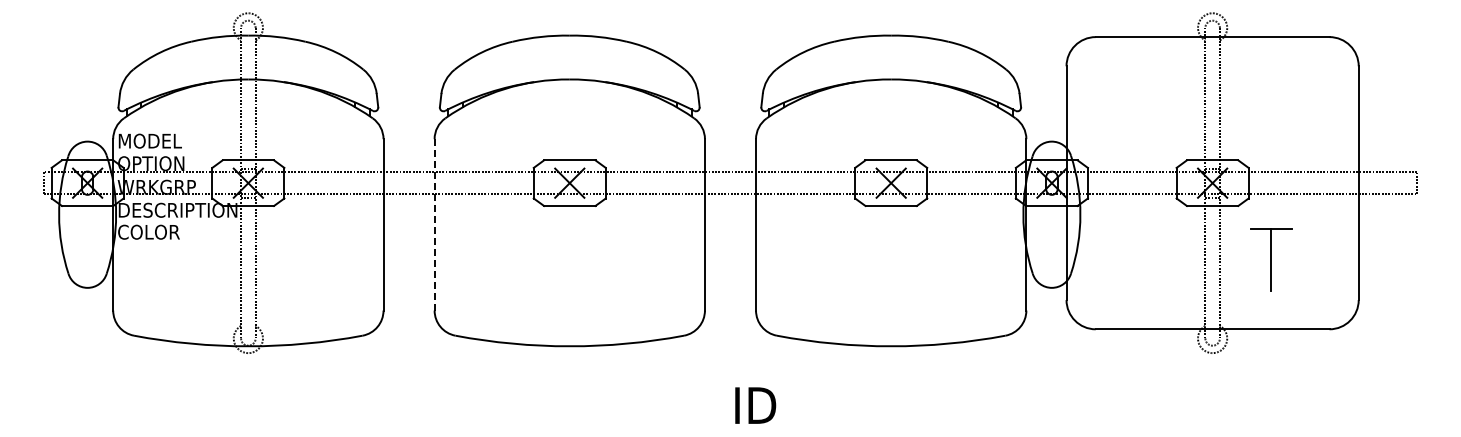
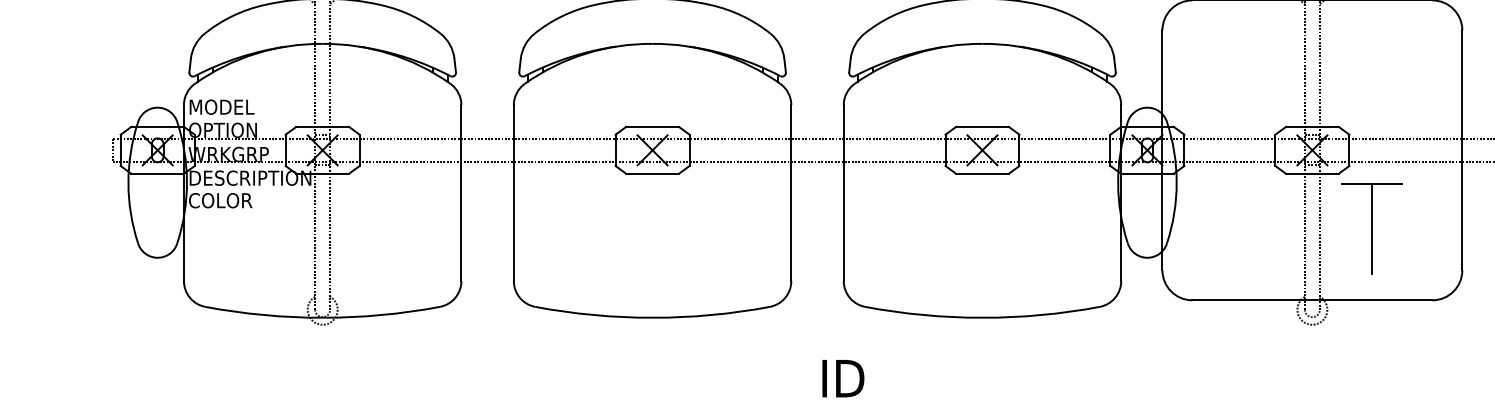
line: (434, 224) -> (513, 192), dashed -> solid
part: (1270, 259) -> (1371, 228), size x1.43

